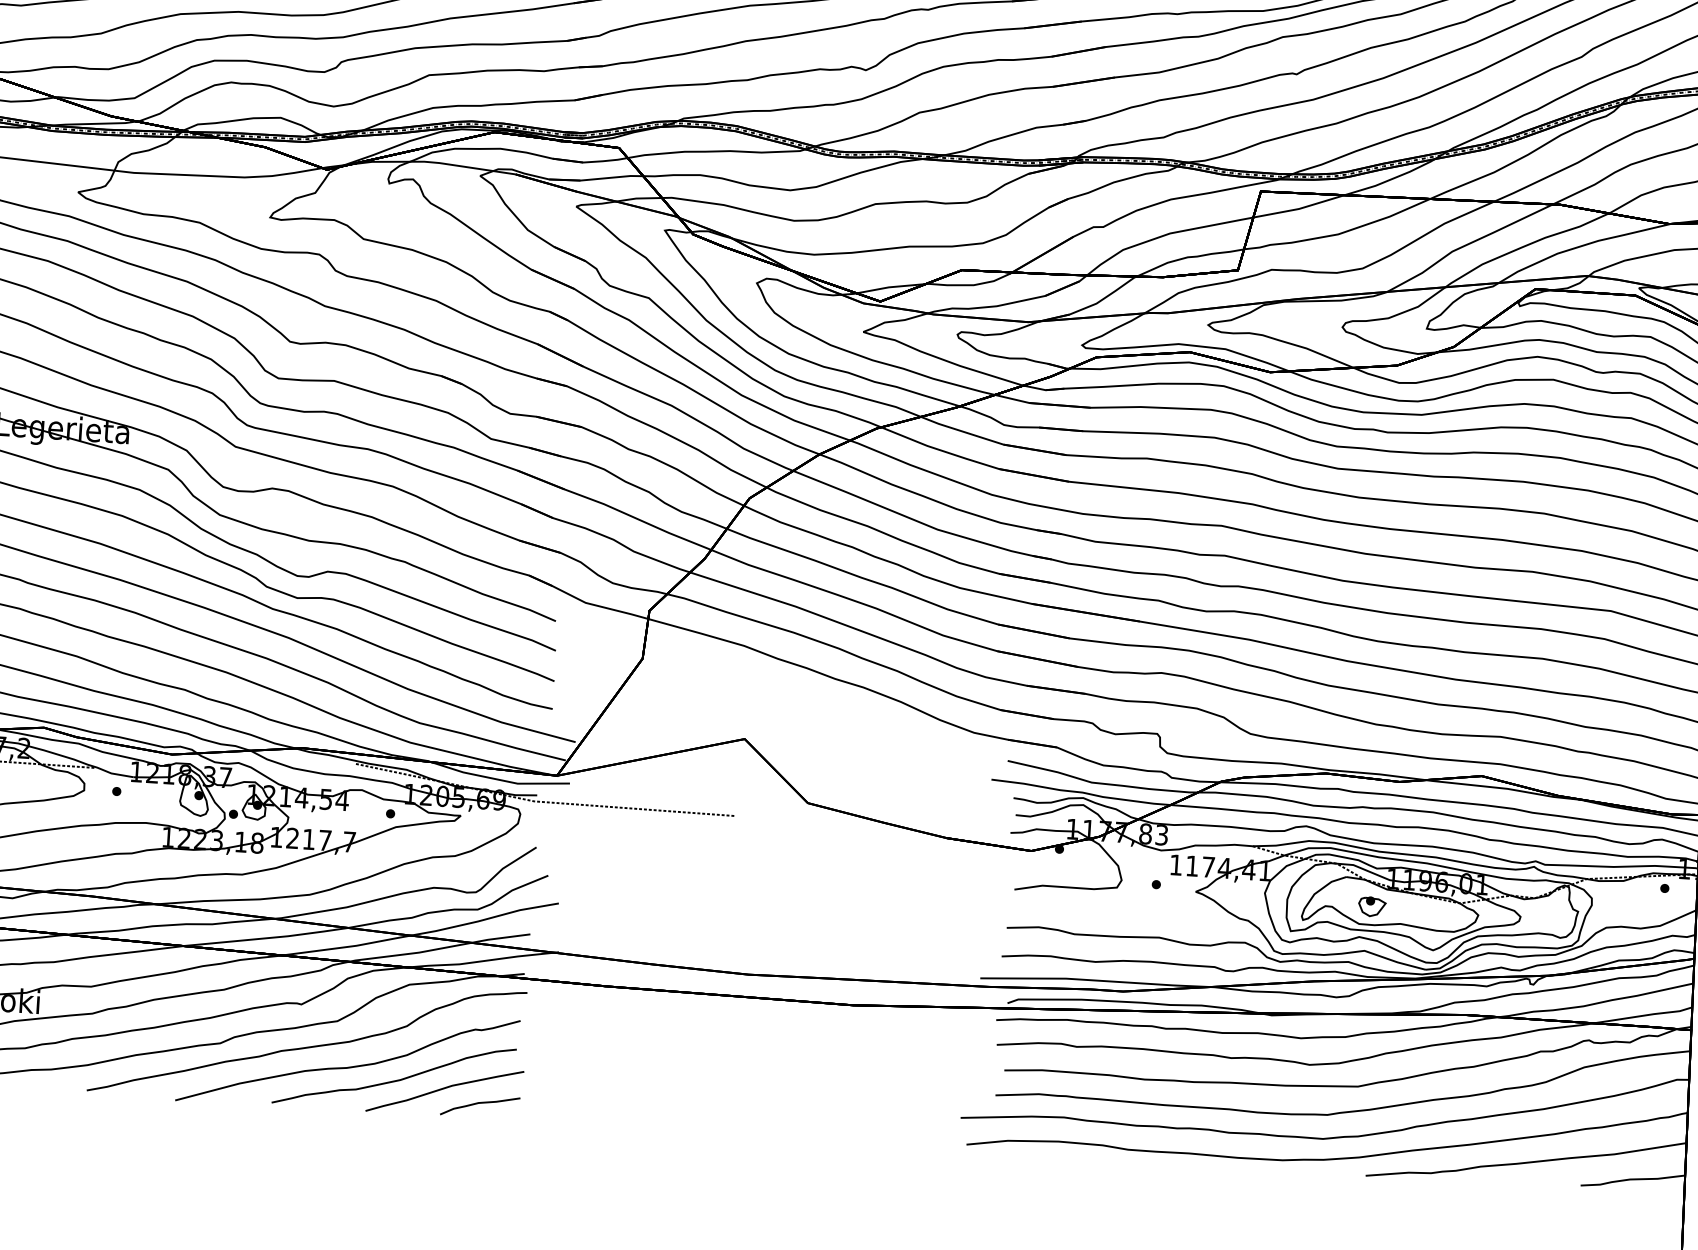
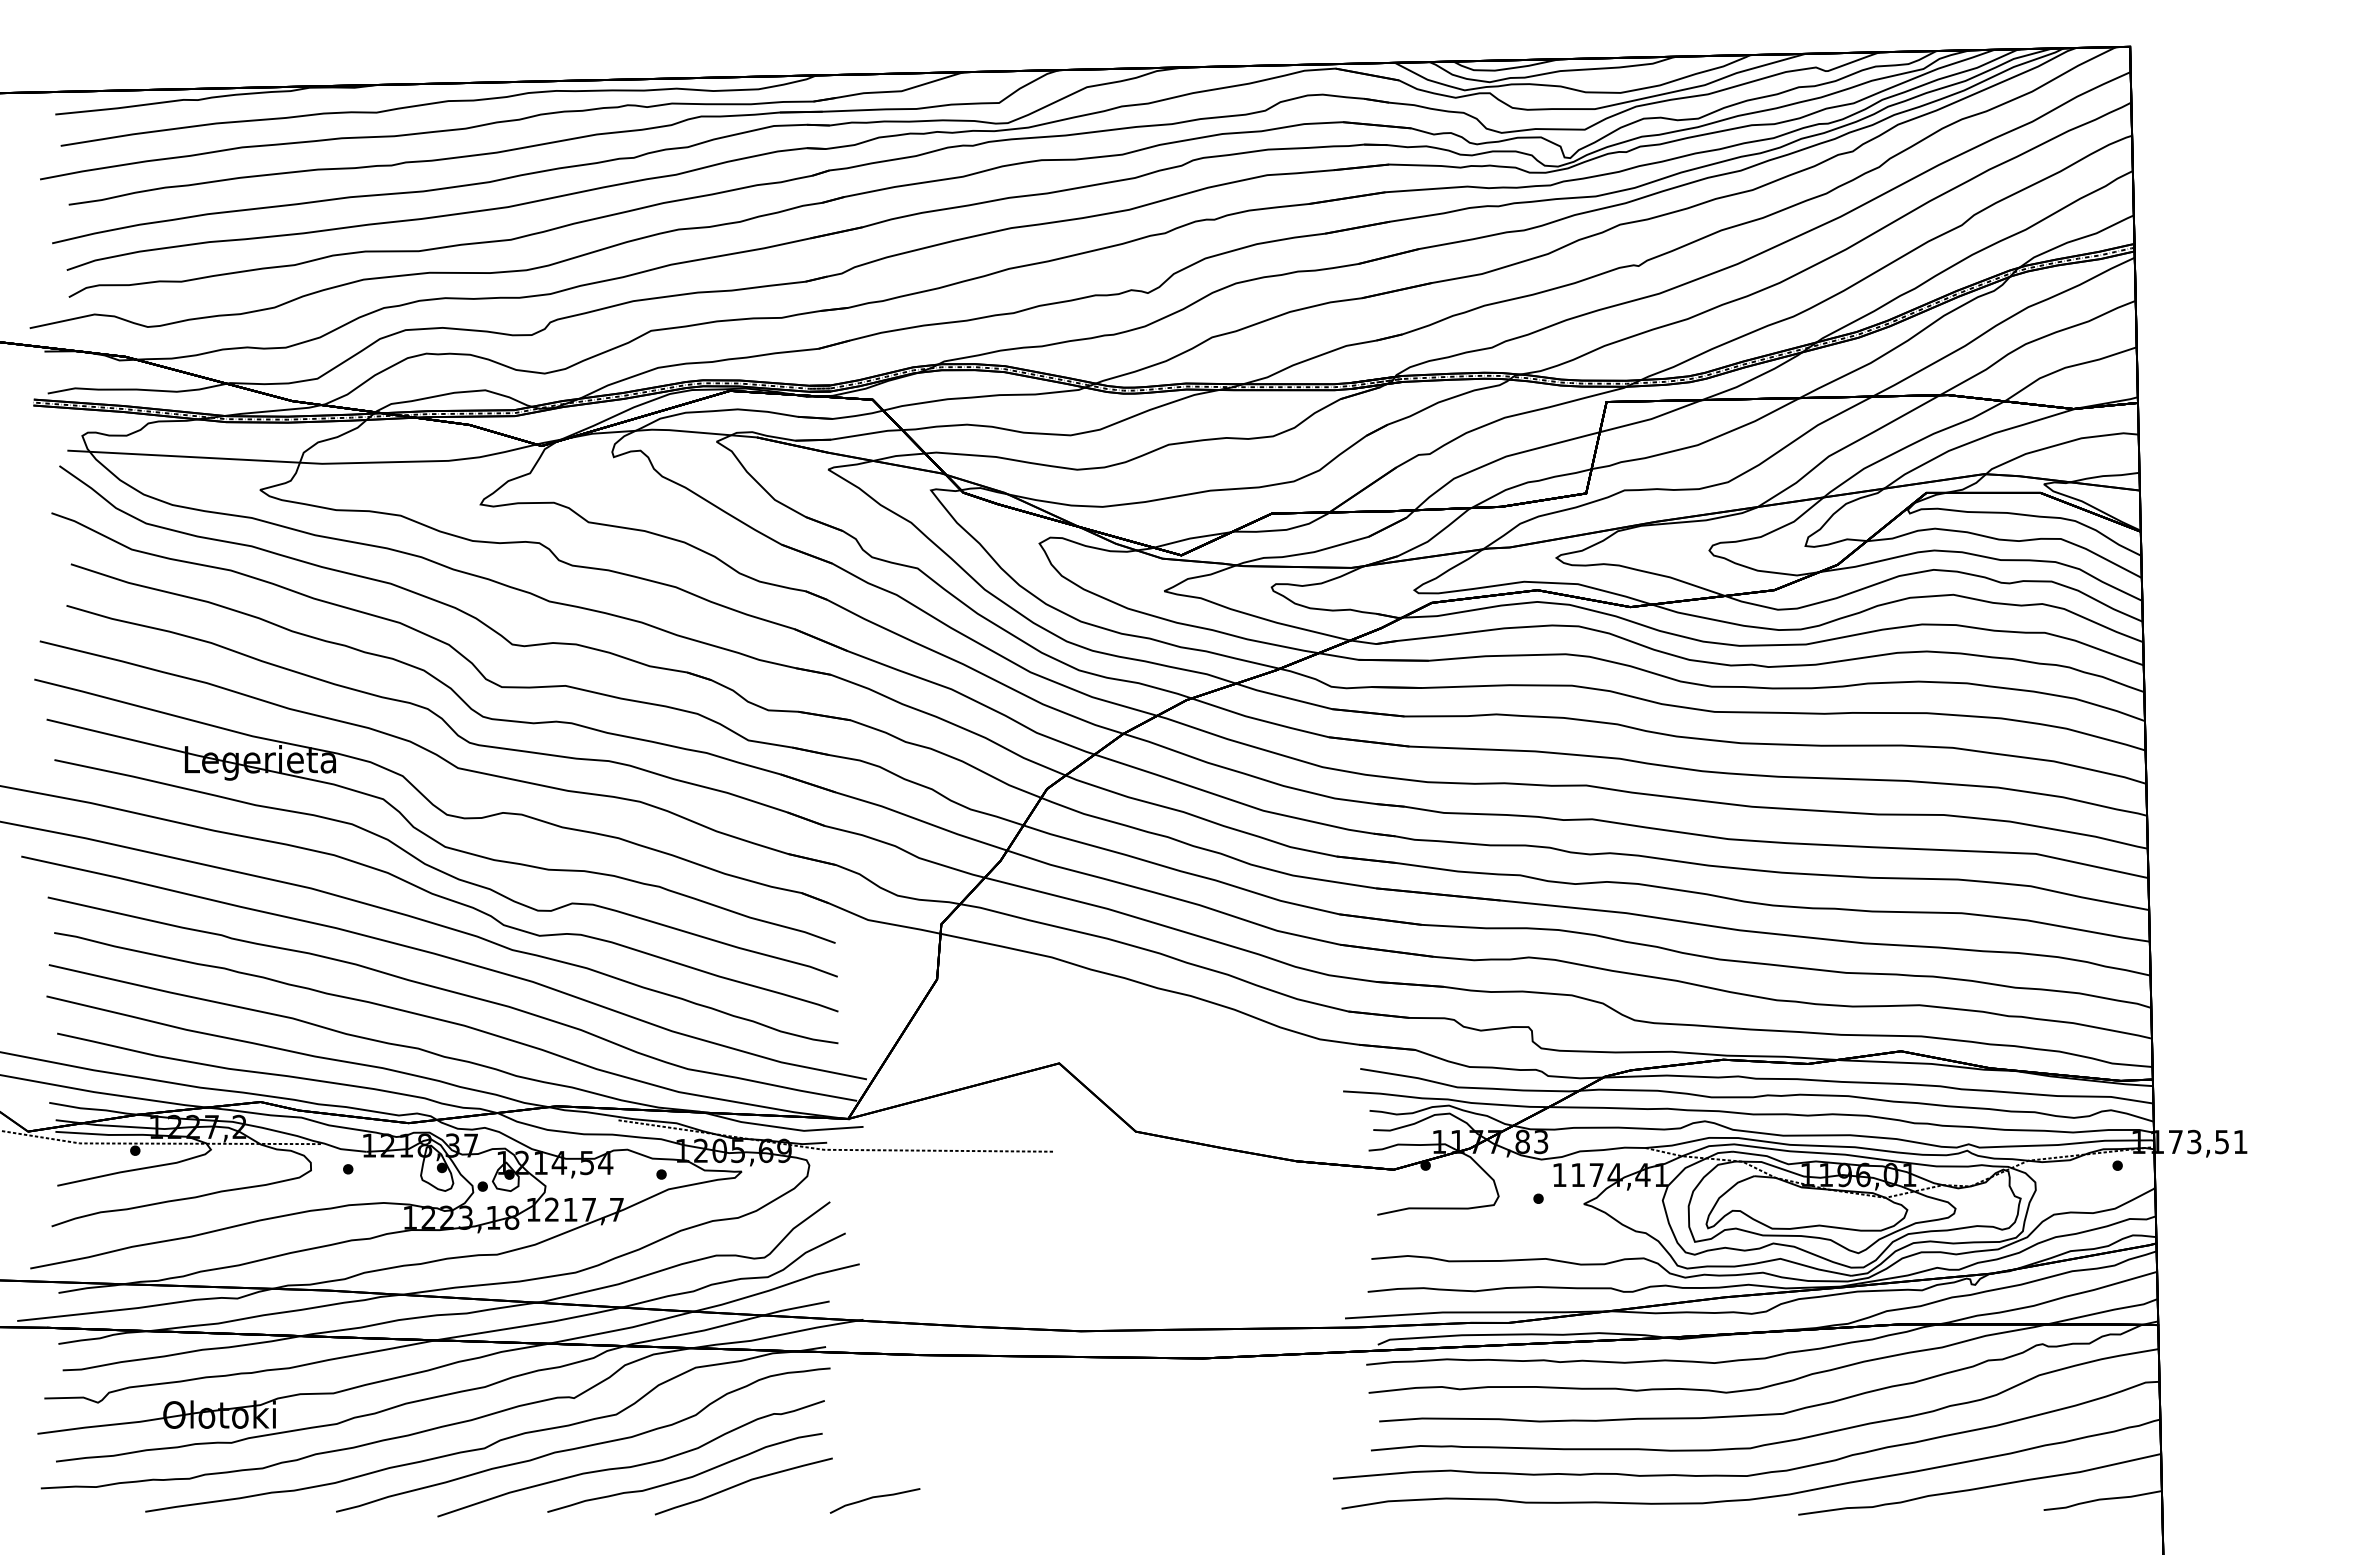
part: (1371, 906) -> (1785, 1207), removed
curve: (478, 1104) -> (873, 1498), moved

